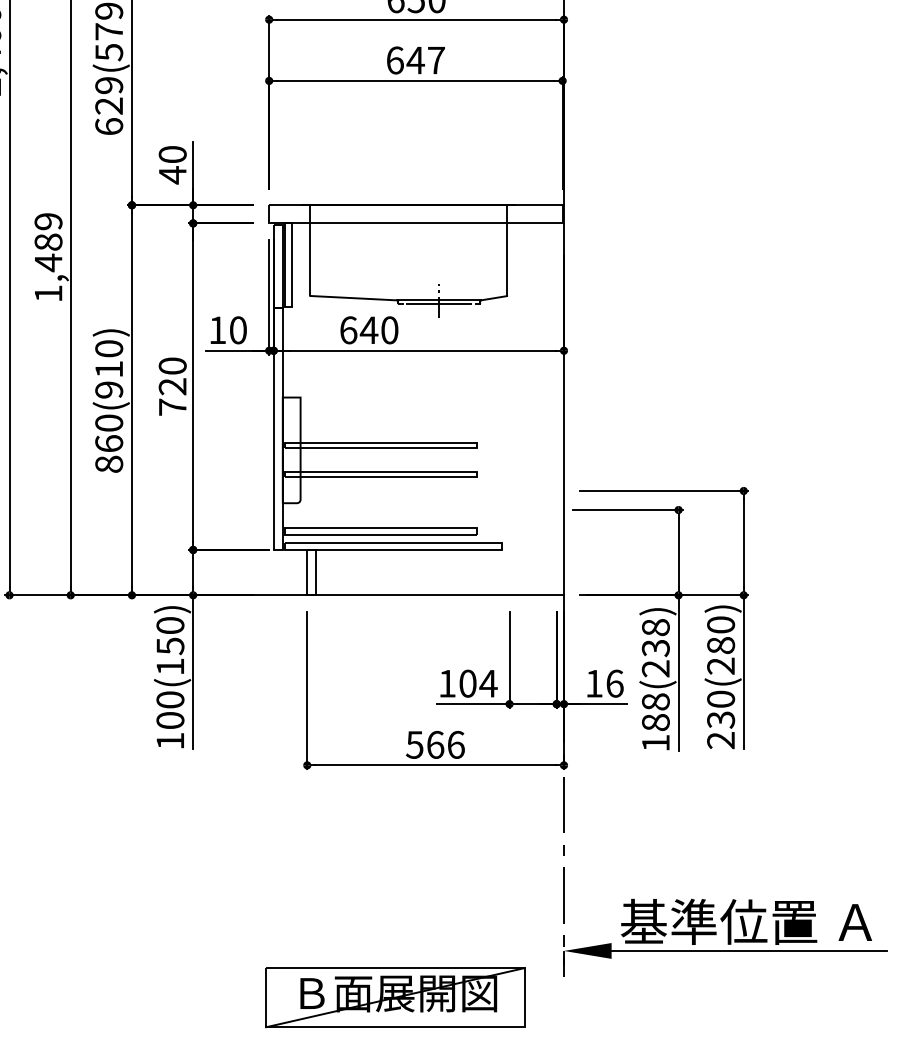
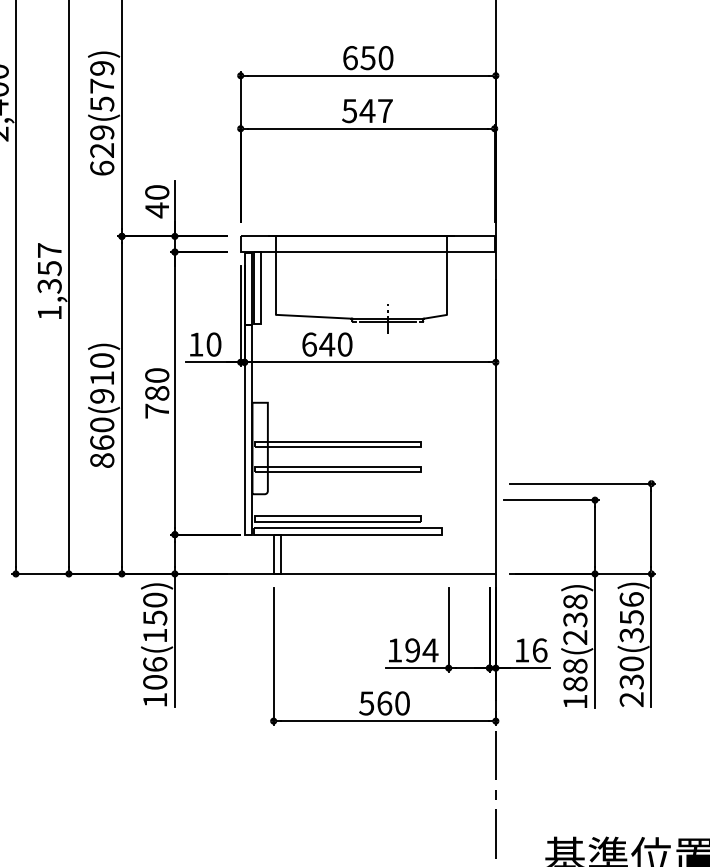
text: (394, 60) -> (349, 111), 647 -> 547
text: (48, 242) -> (49, 268), 1,489 -> 1,357
text: (172, 386) -> (157, 393), 720 -> 780
text: (721, 645) -> (632, 617), 230(280) -> 230(356)
text: (467, 683) -> (412, 650), 104 -> 194
text: (170, 699) -> (155, 664), 100(150) -> 106(150)
text: (455, 744) -> (401, 703), 566 -> 560

